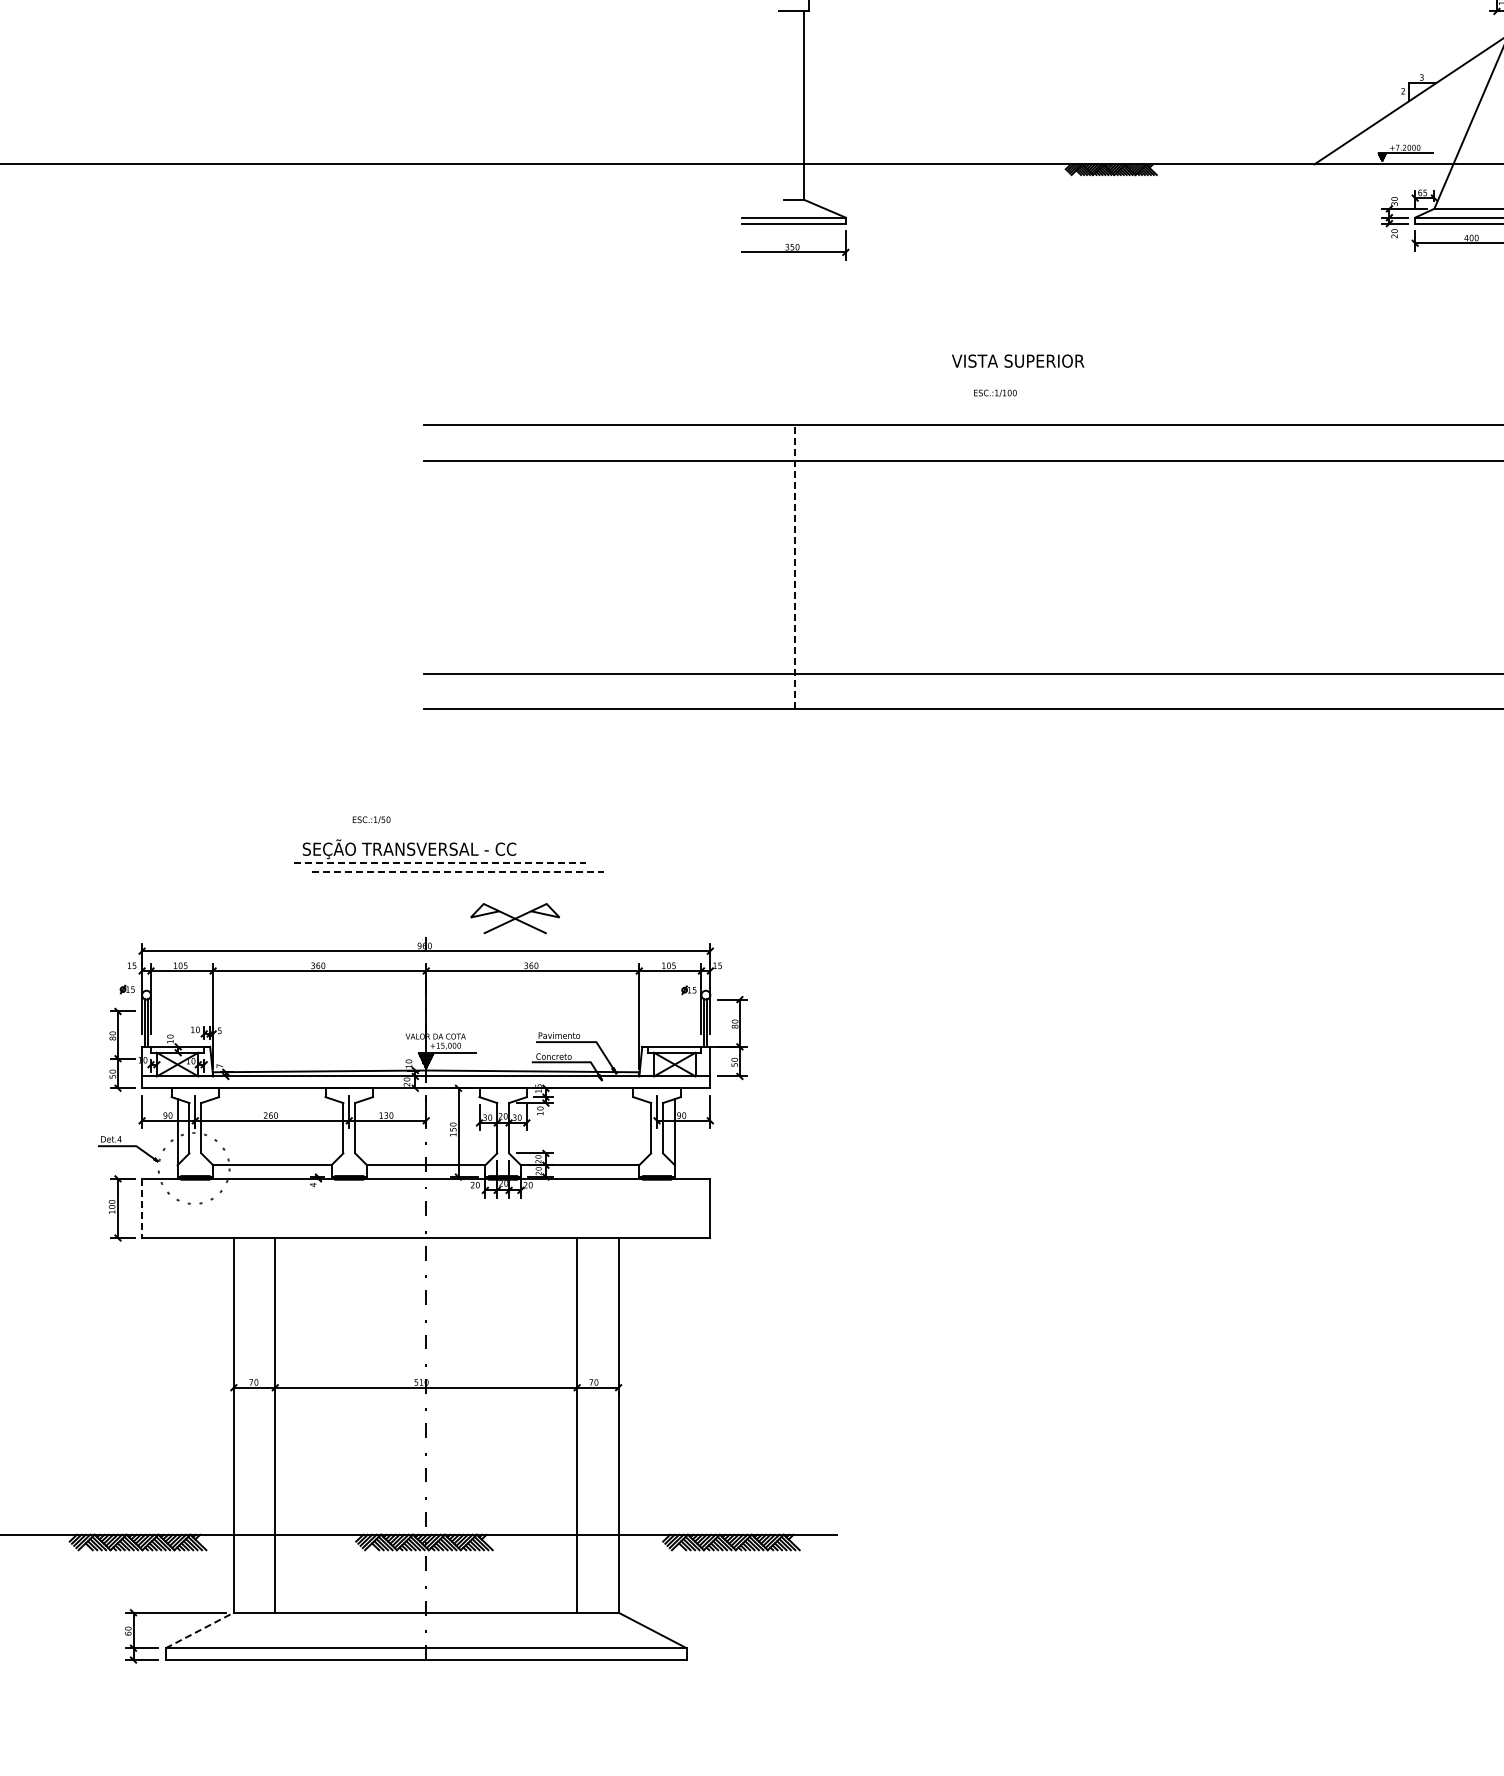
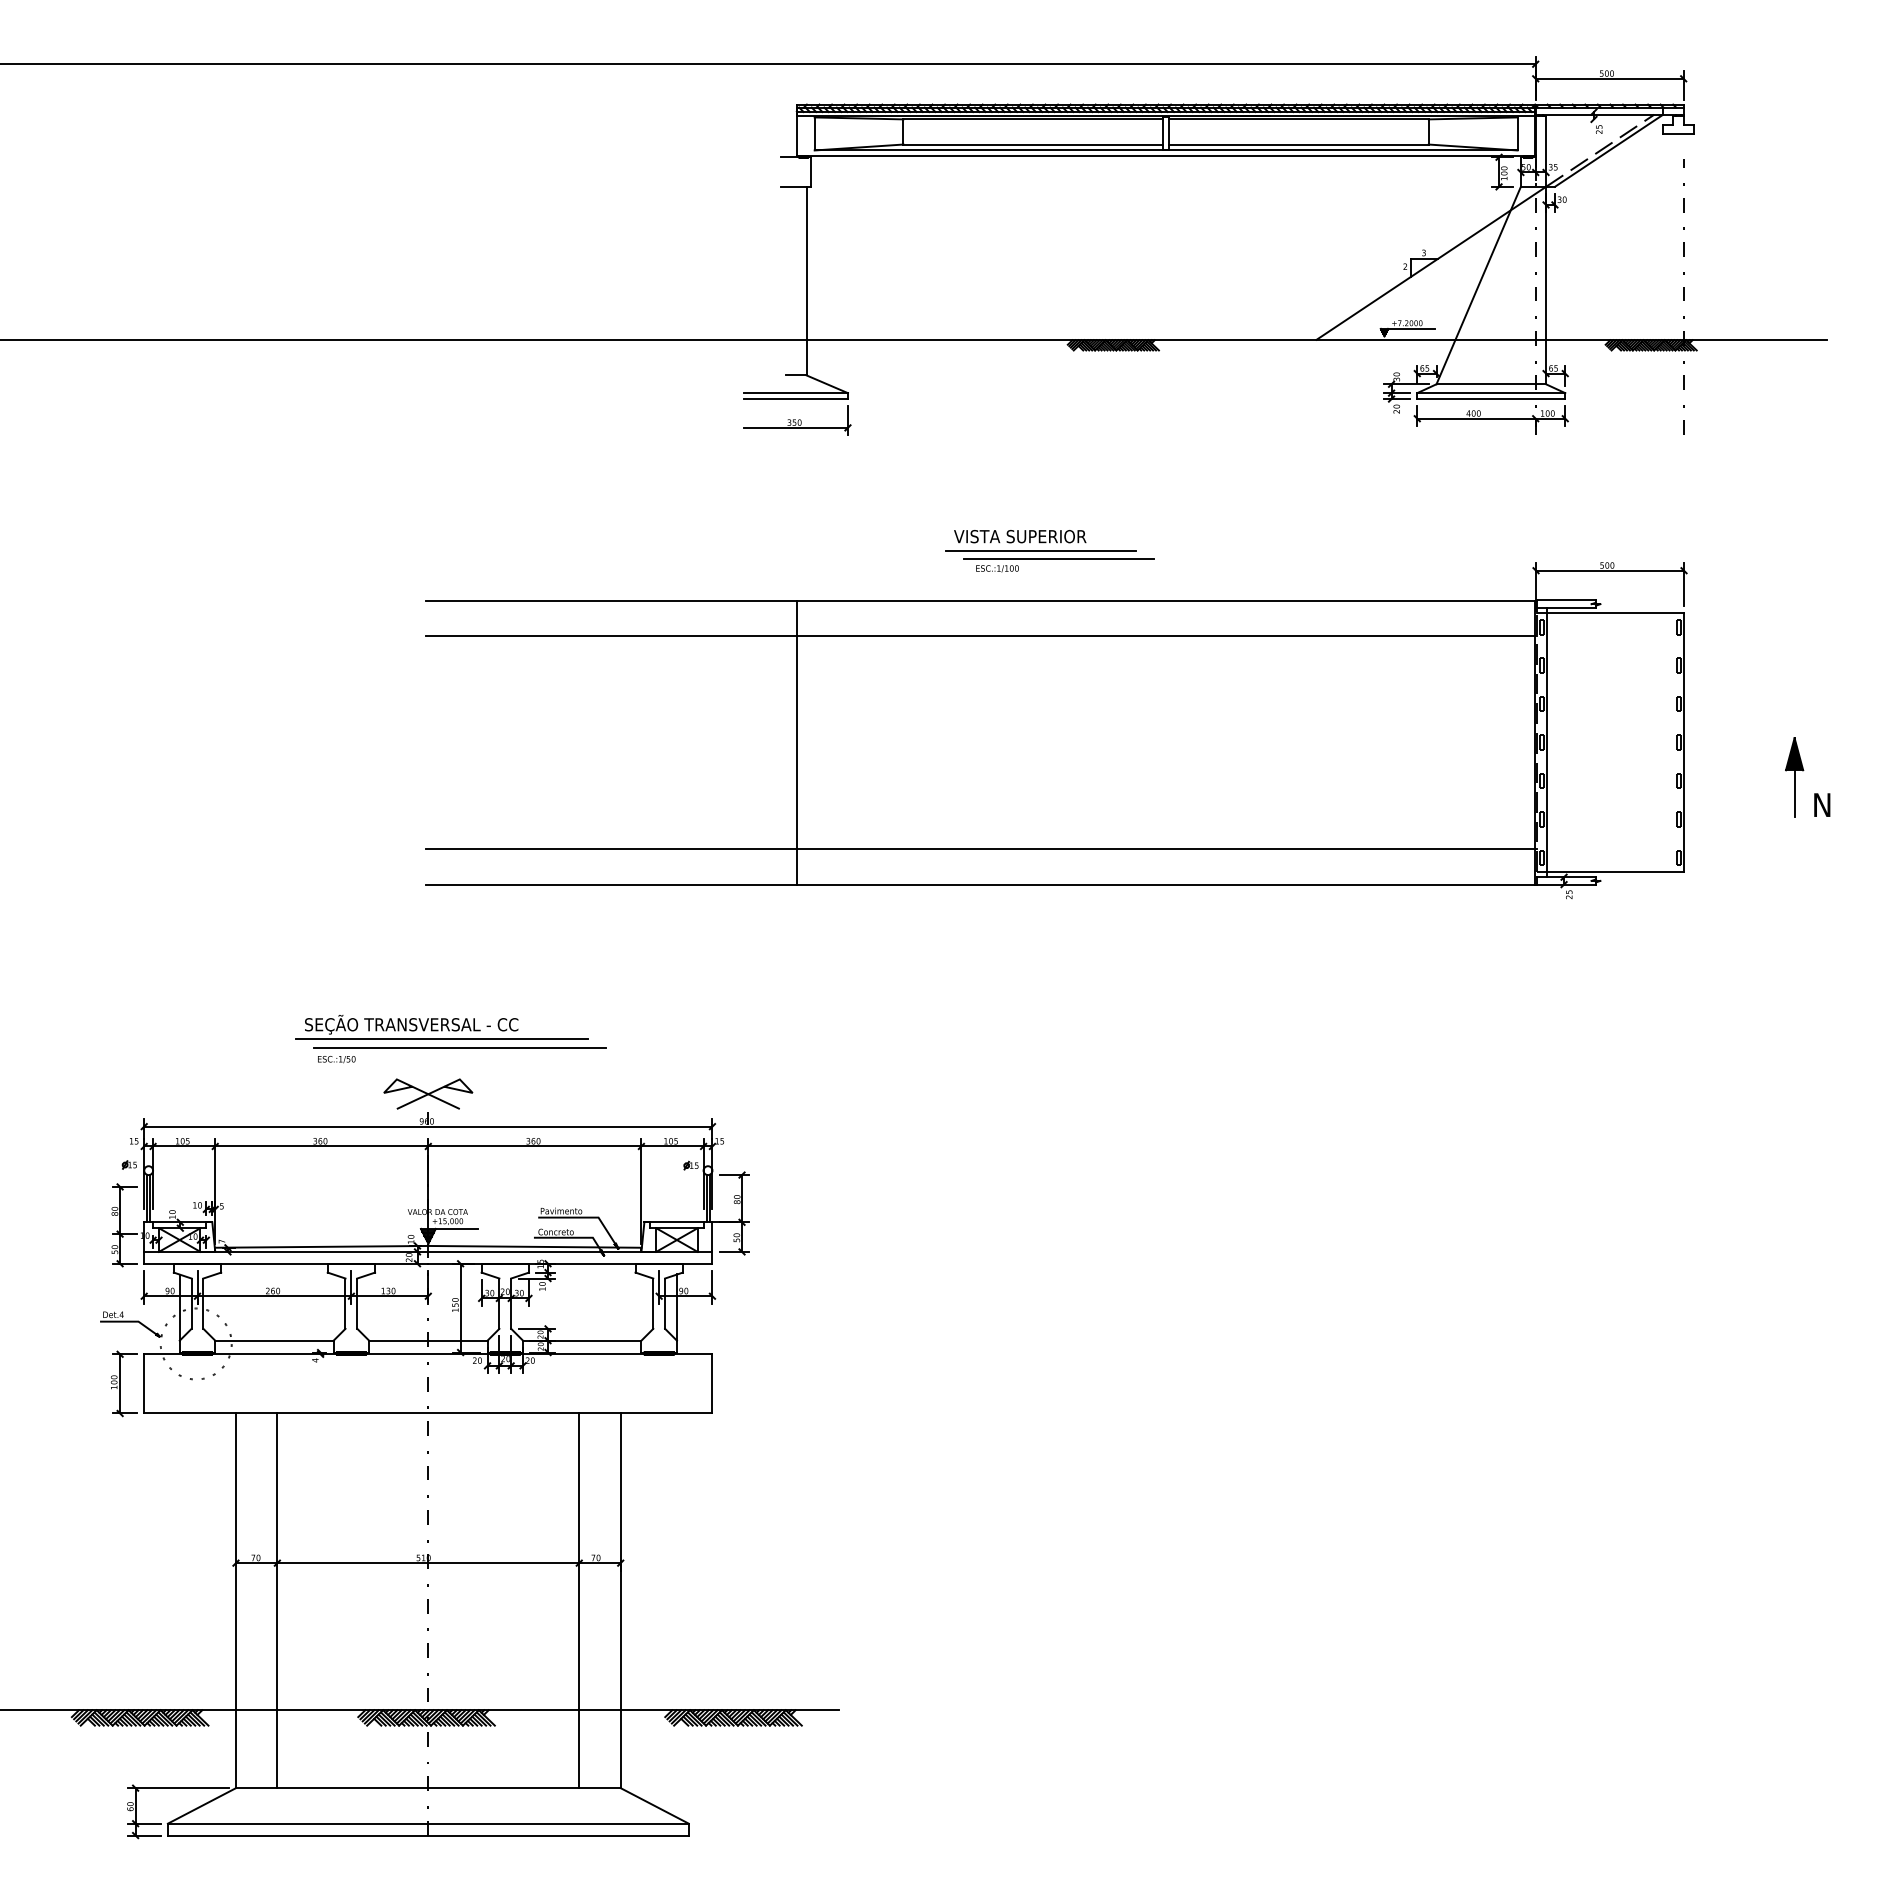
line: (1039, 375) -> (1041, 550), added
line: (1056, 384) -> (1058, 559), added
line: (794, 567) -> (796, 742), dashed -> solid
text: (371, 820) -> (336, 1059), moved
line: (440, 863) -> (442, 1038), dashed -> solid
line: (457, 872) -> (459, 1047), dashed -> solid
part: (515, 918) -> (428, 1093), moved
line: (142, 1208) -> (144, 1383), dashed -> solid
line: (200, 1630) -> (202, 1805), dashed -> solid

